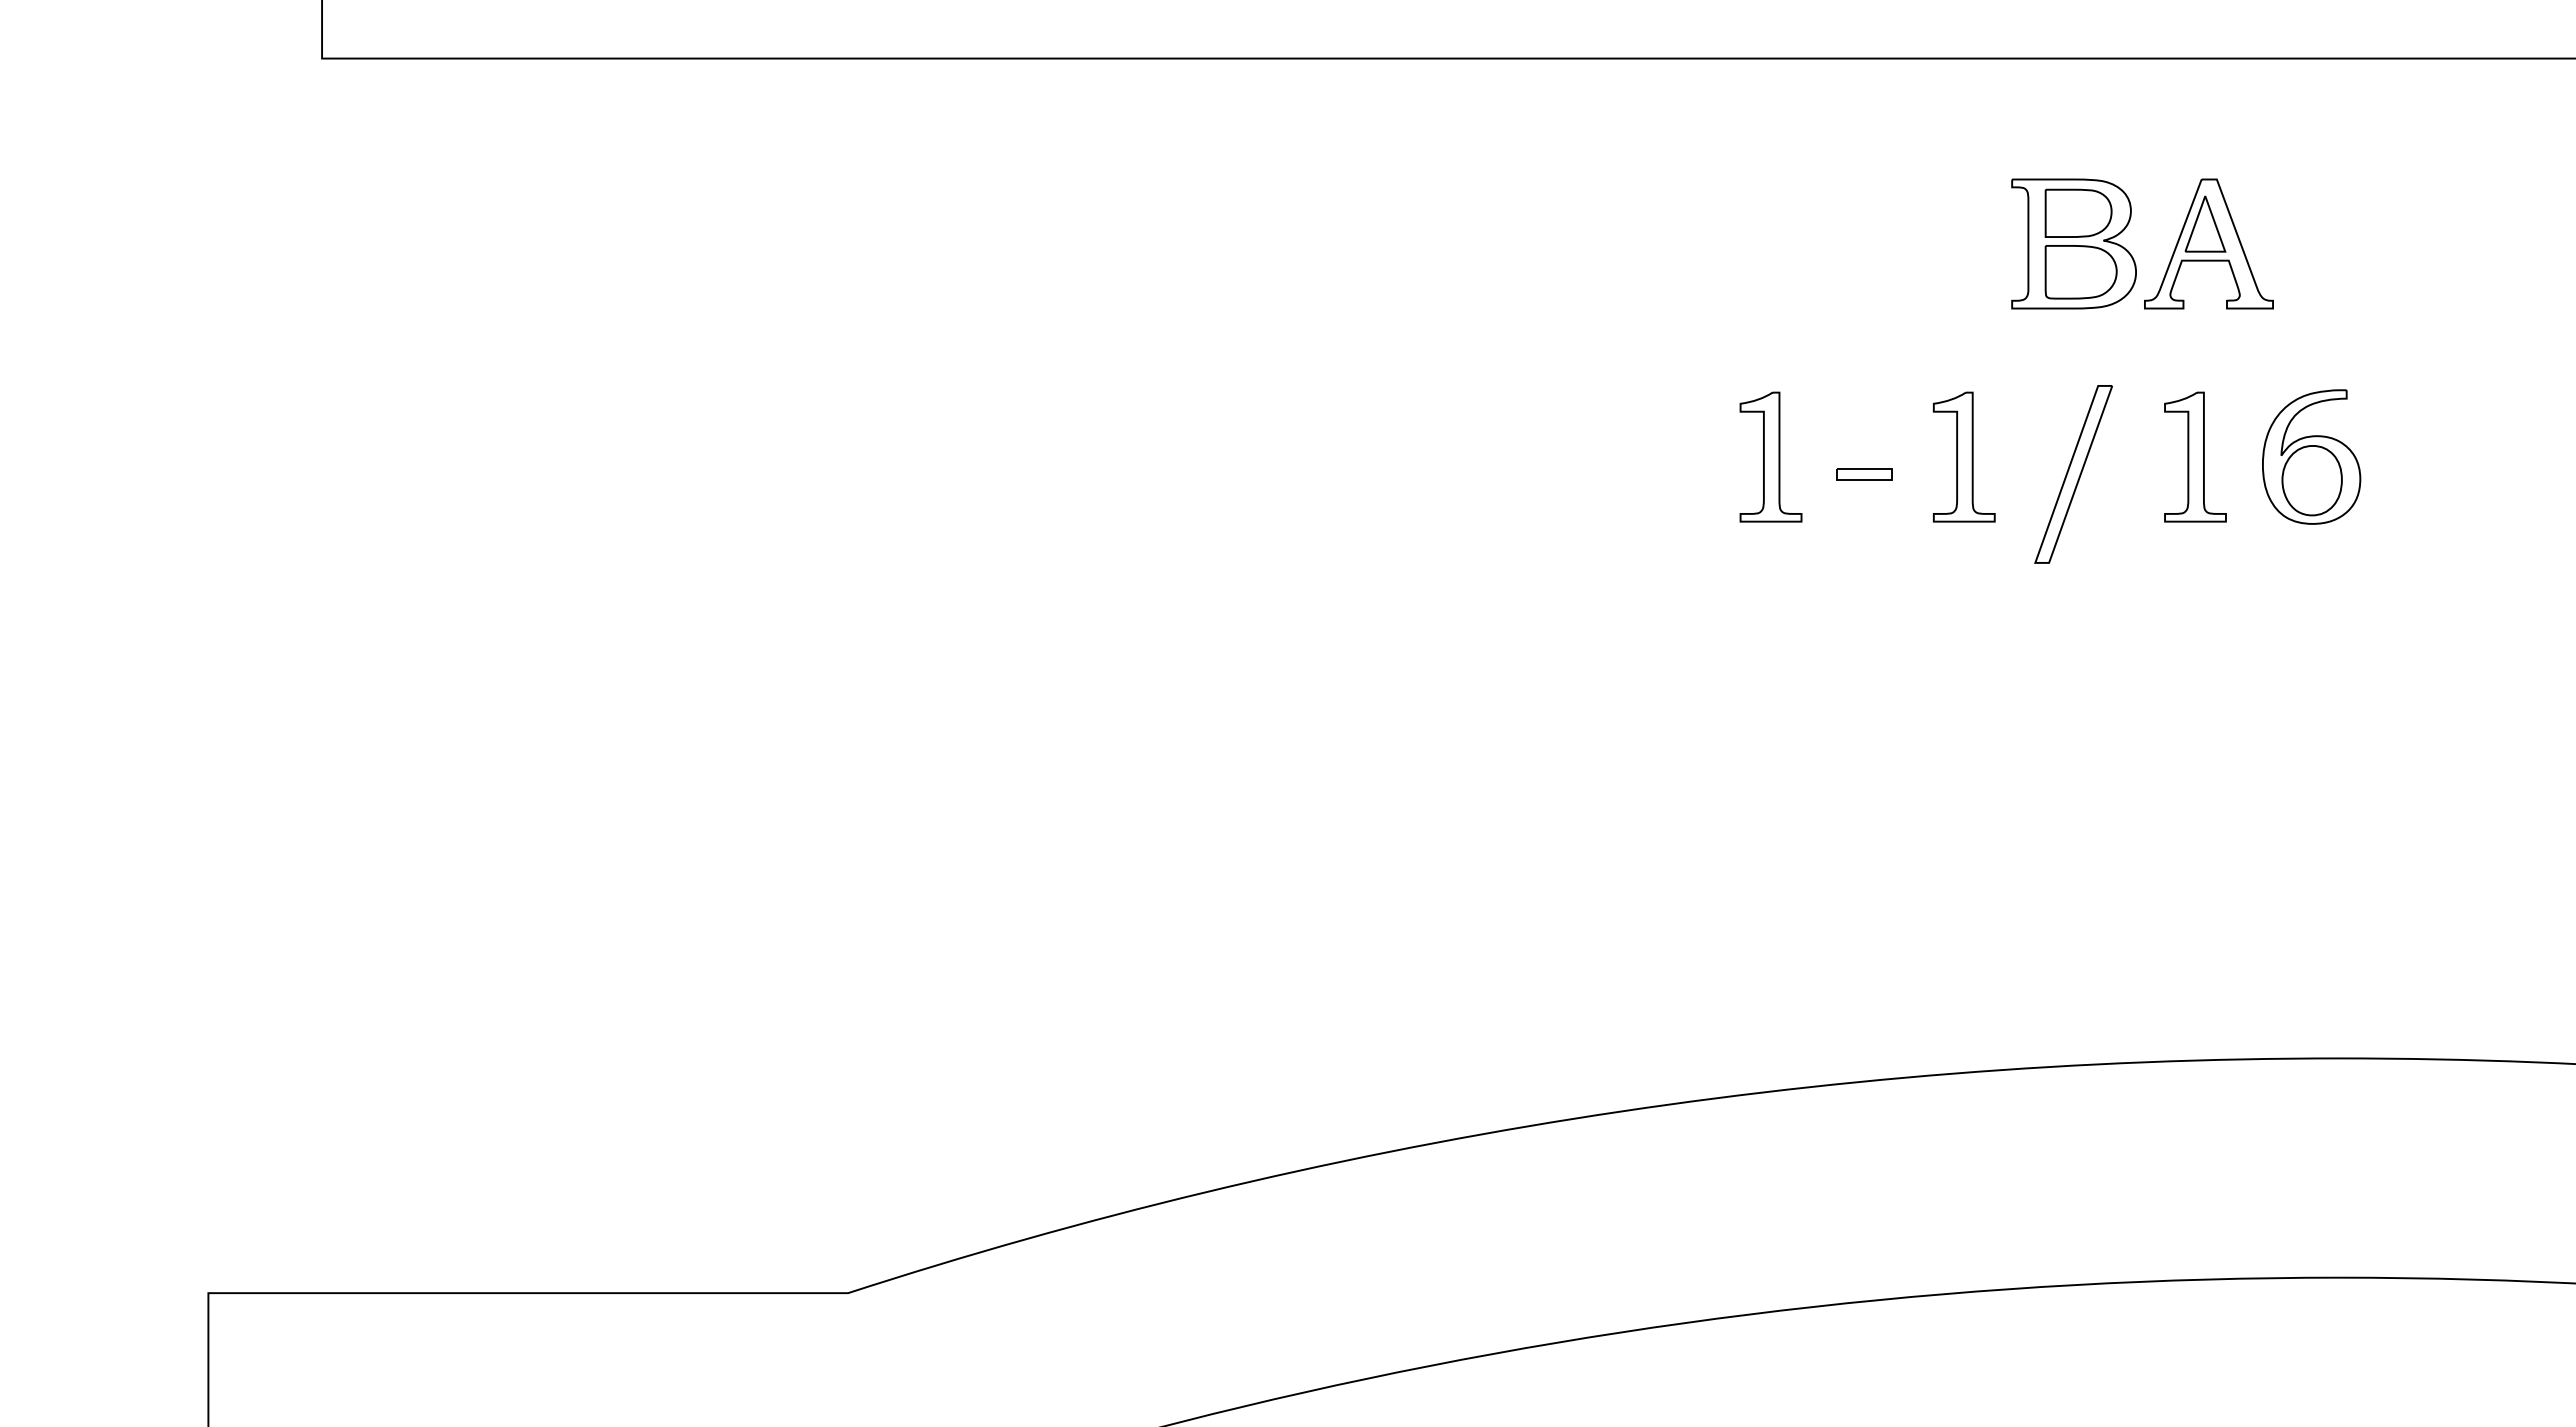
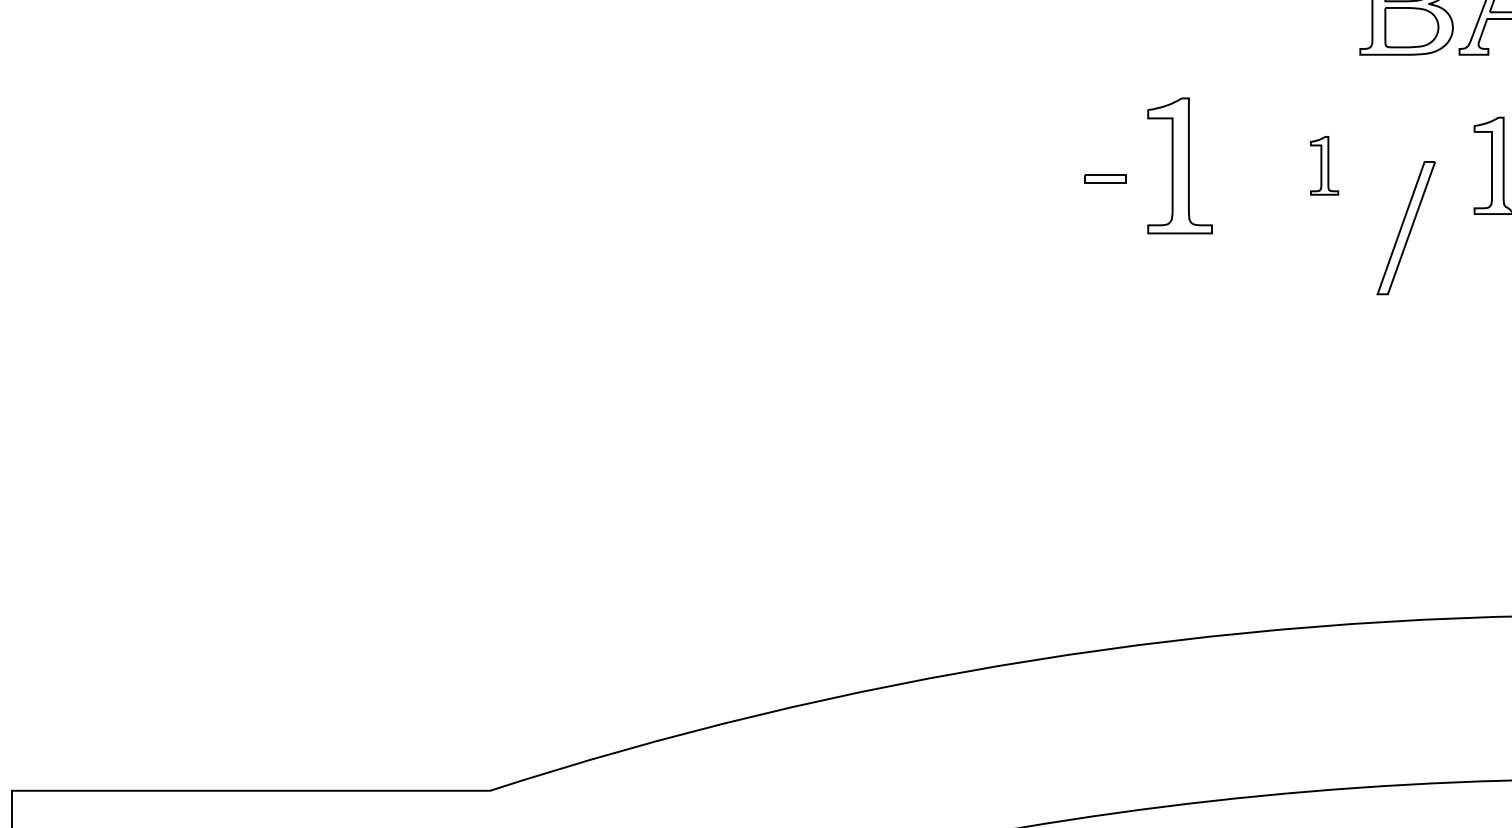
part: (1770, 456) -> (1179, 165), size x1.4
part: (1964, 456) -> (1324, 165), size x0.6
part: (1864, 474) -> (1105, 178), moved
part: (2073, 474) -> (1406, 228), moved

